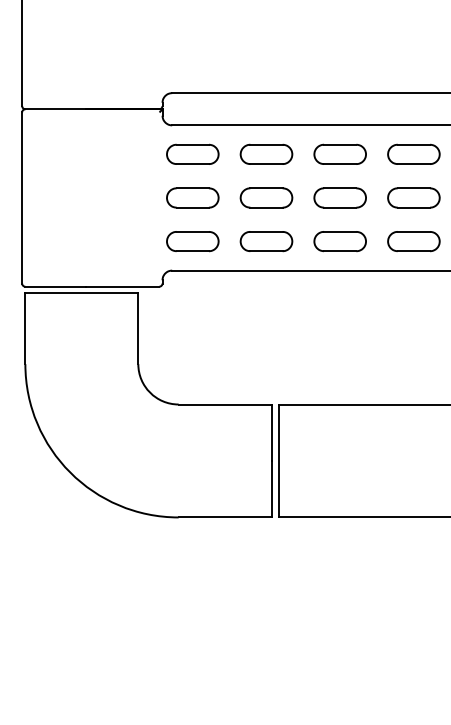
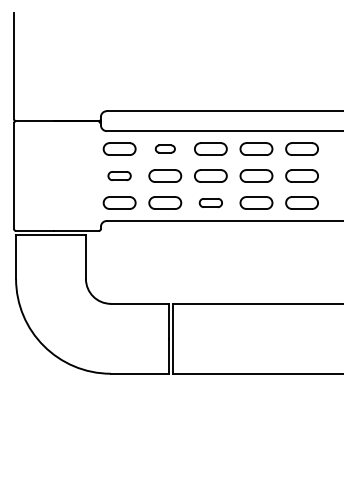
part: (266, 153) -> (165, 148), size x0.6
part: (192, 197) -> (119, 175), size x0.7
part: (339, 240) -> (210, 202), size x0.7

